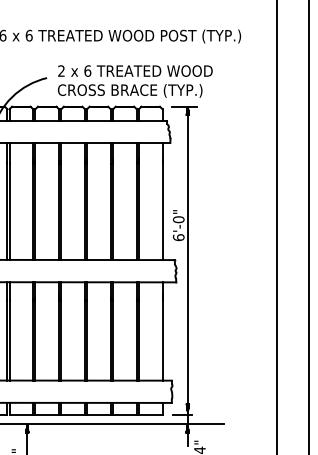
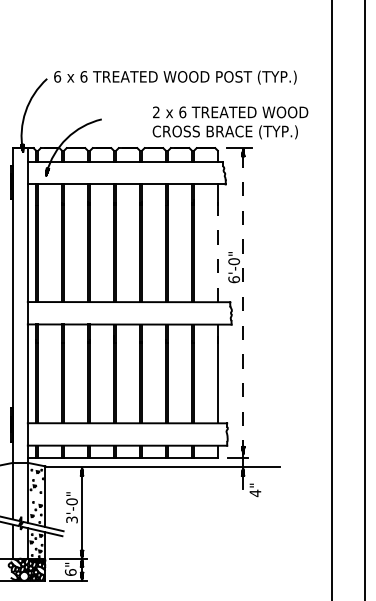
text: (135, 81) -> (230, 122), moved
line: (162, 210) -> (217, 252), solid -> dashed
line: (188, 259) -> (243, 301), solid -> dashed

